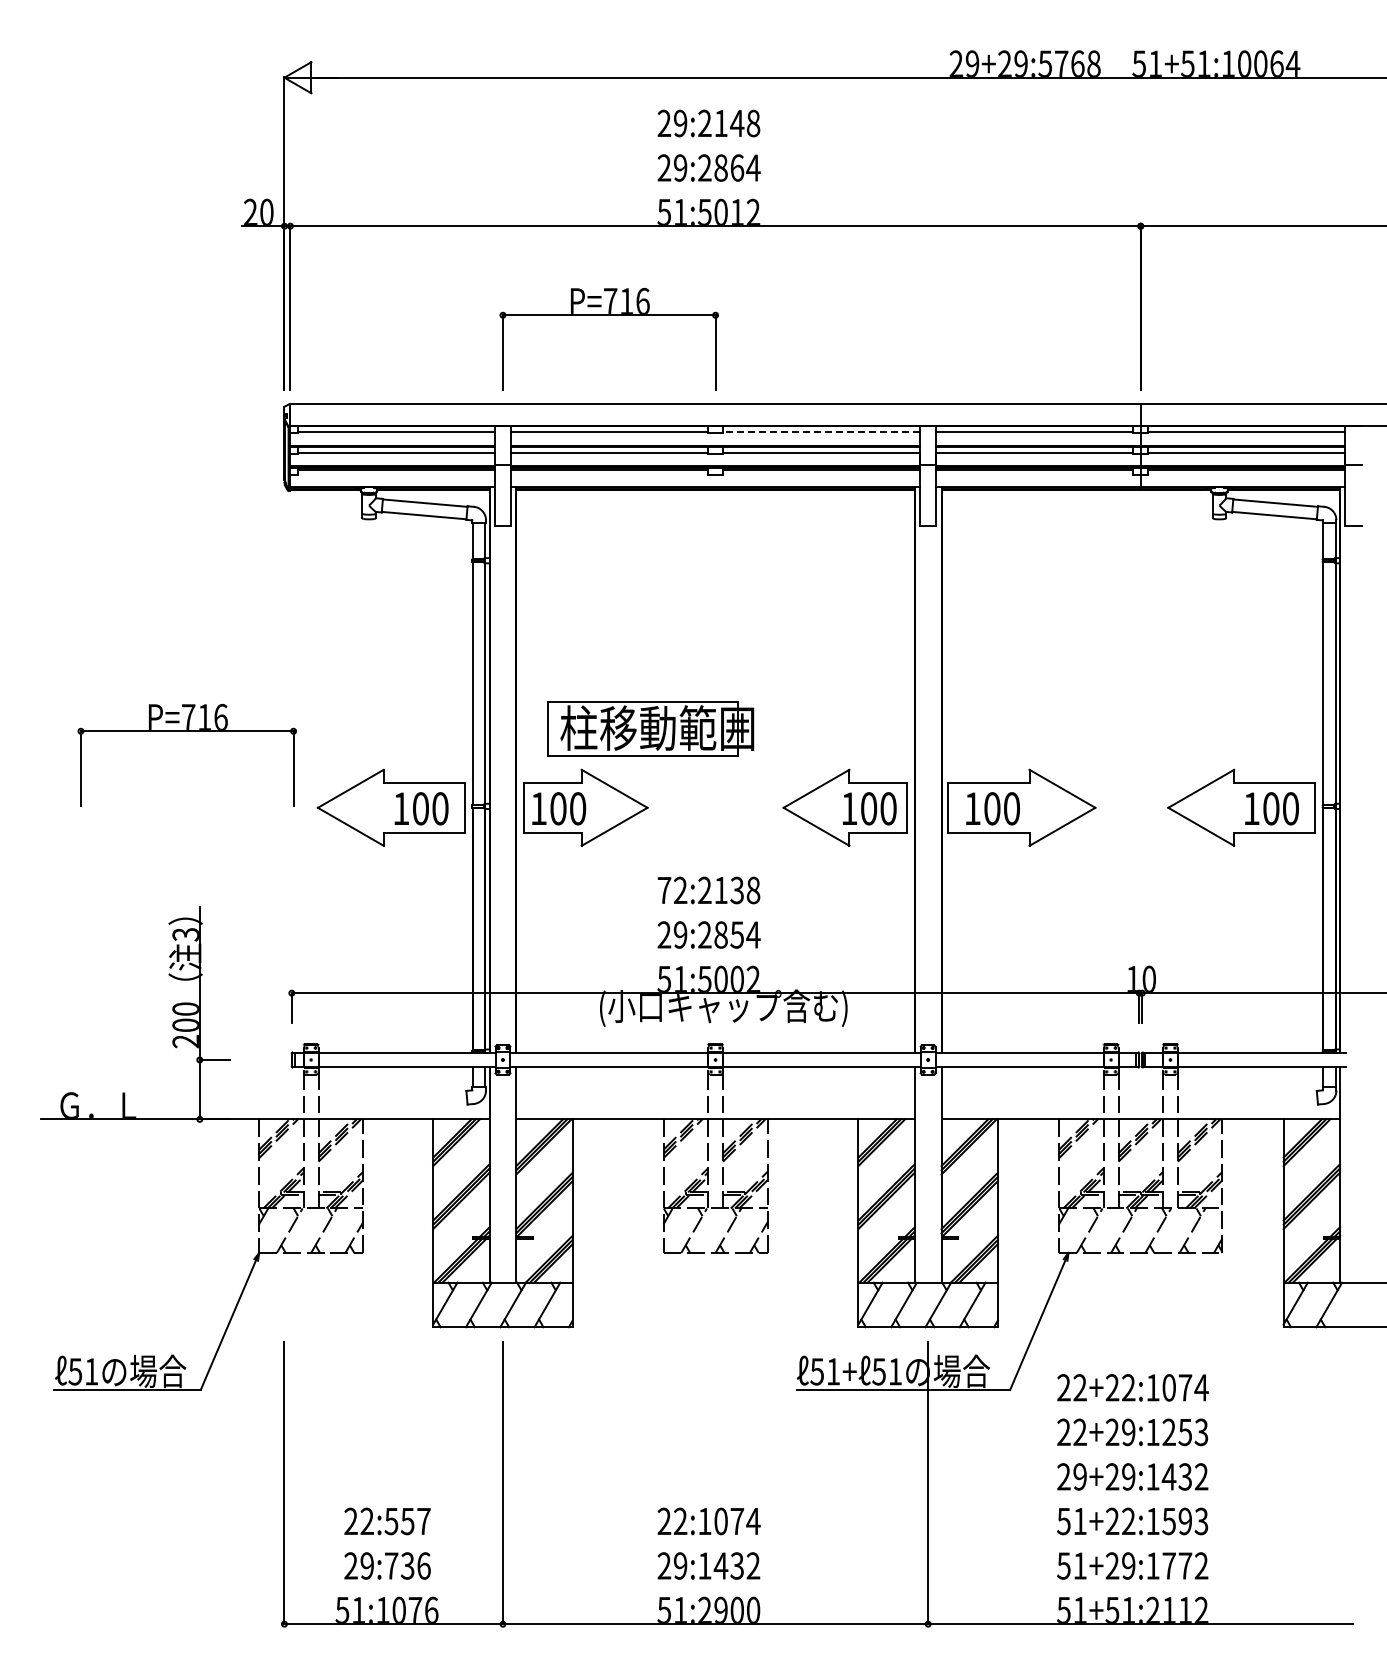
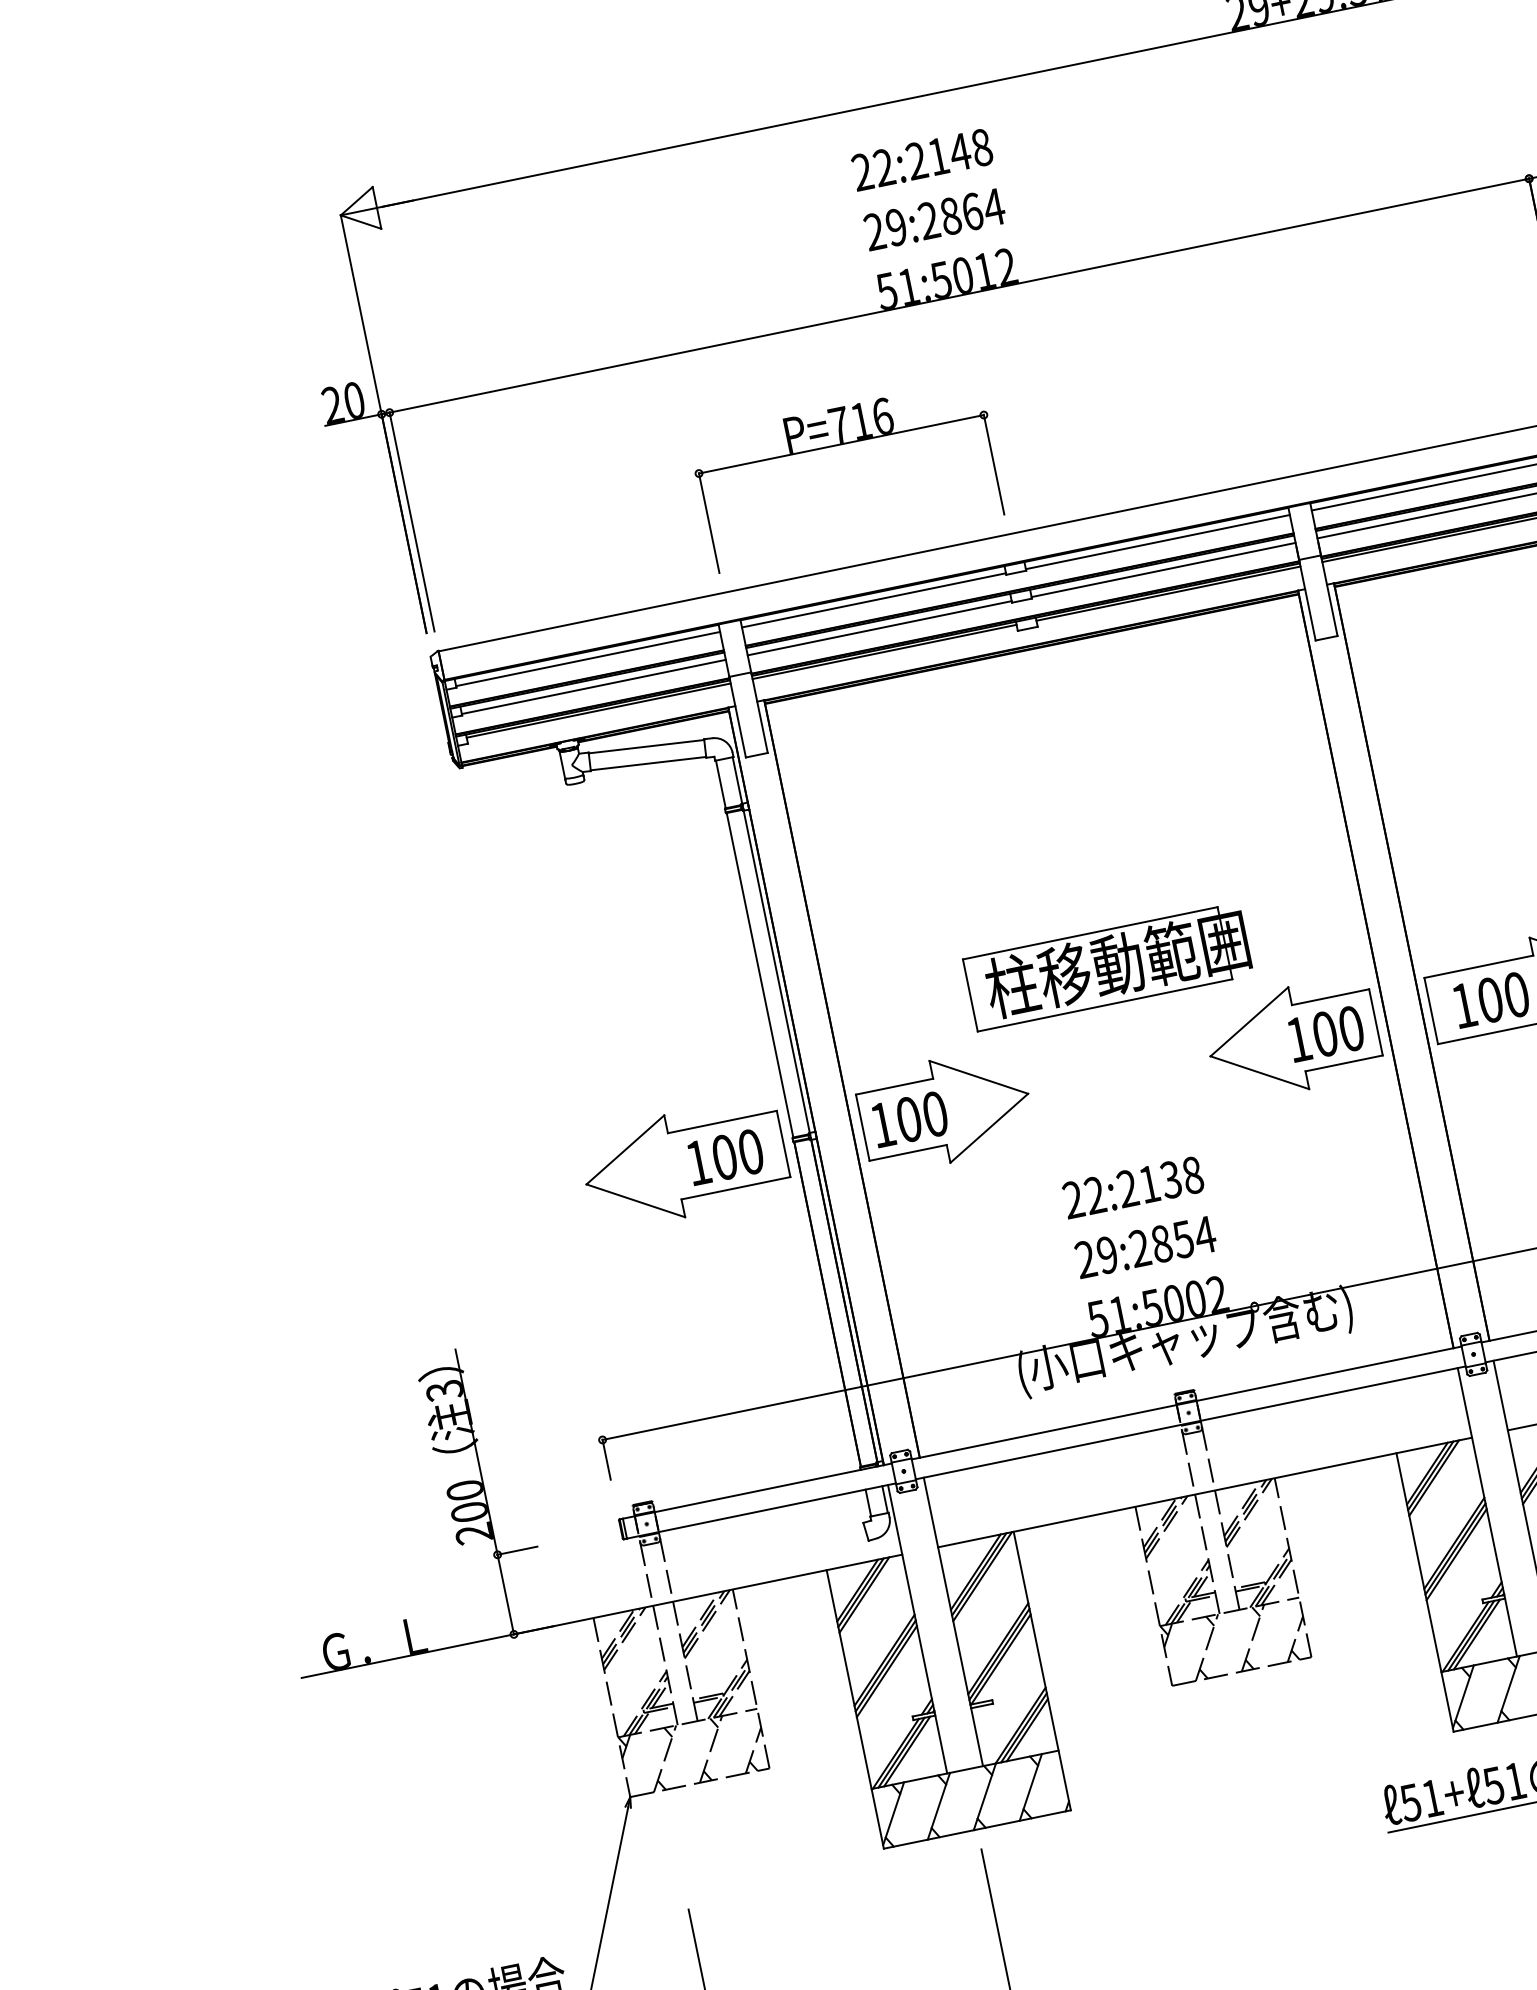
text: (680, 123) -> (884, 167), 29:2148 -> 22:2148
line: (821, 431) -> (1157, 541), dashed -> solid
part: (650, 728) -> (1108, 966), moved
part: (186, 731) -> (389, 1118), removed
text: (664, 889) -> (1073, 1198), 72:2138 -> 22:2138

